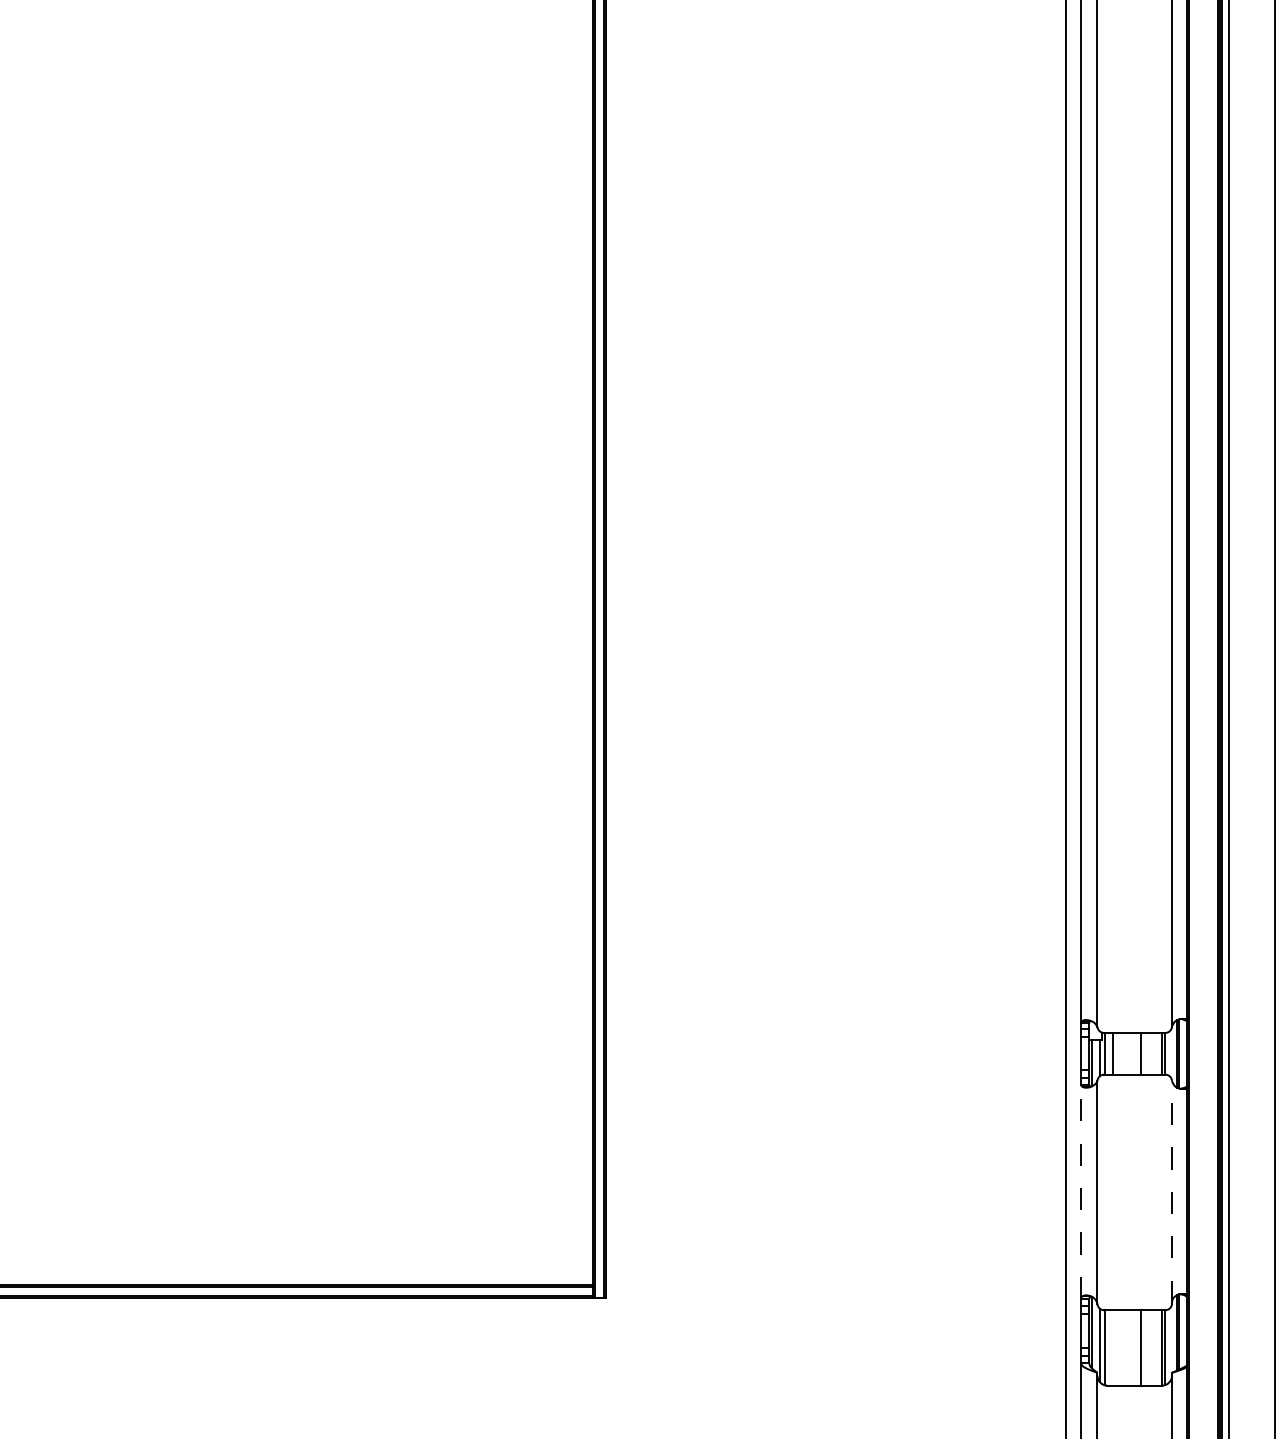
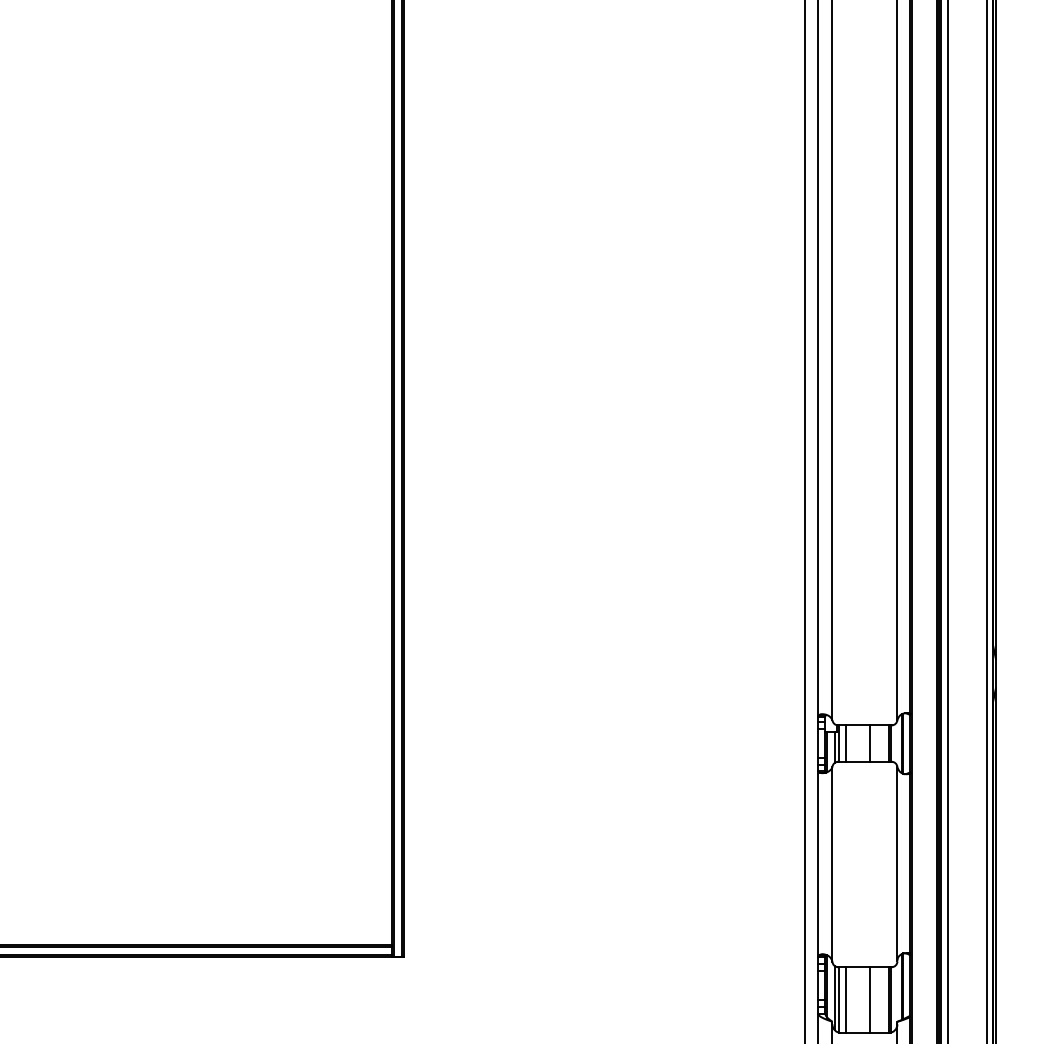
line: (1081, 1191) -> (818, 863), dashed -> solid
line: (1172, 1191) -> (897, 863), dashed -> solid
line: (1113, 1347) -> (846, 999), added

